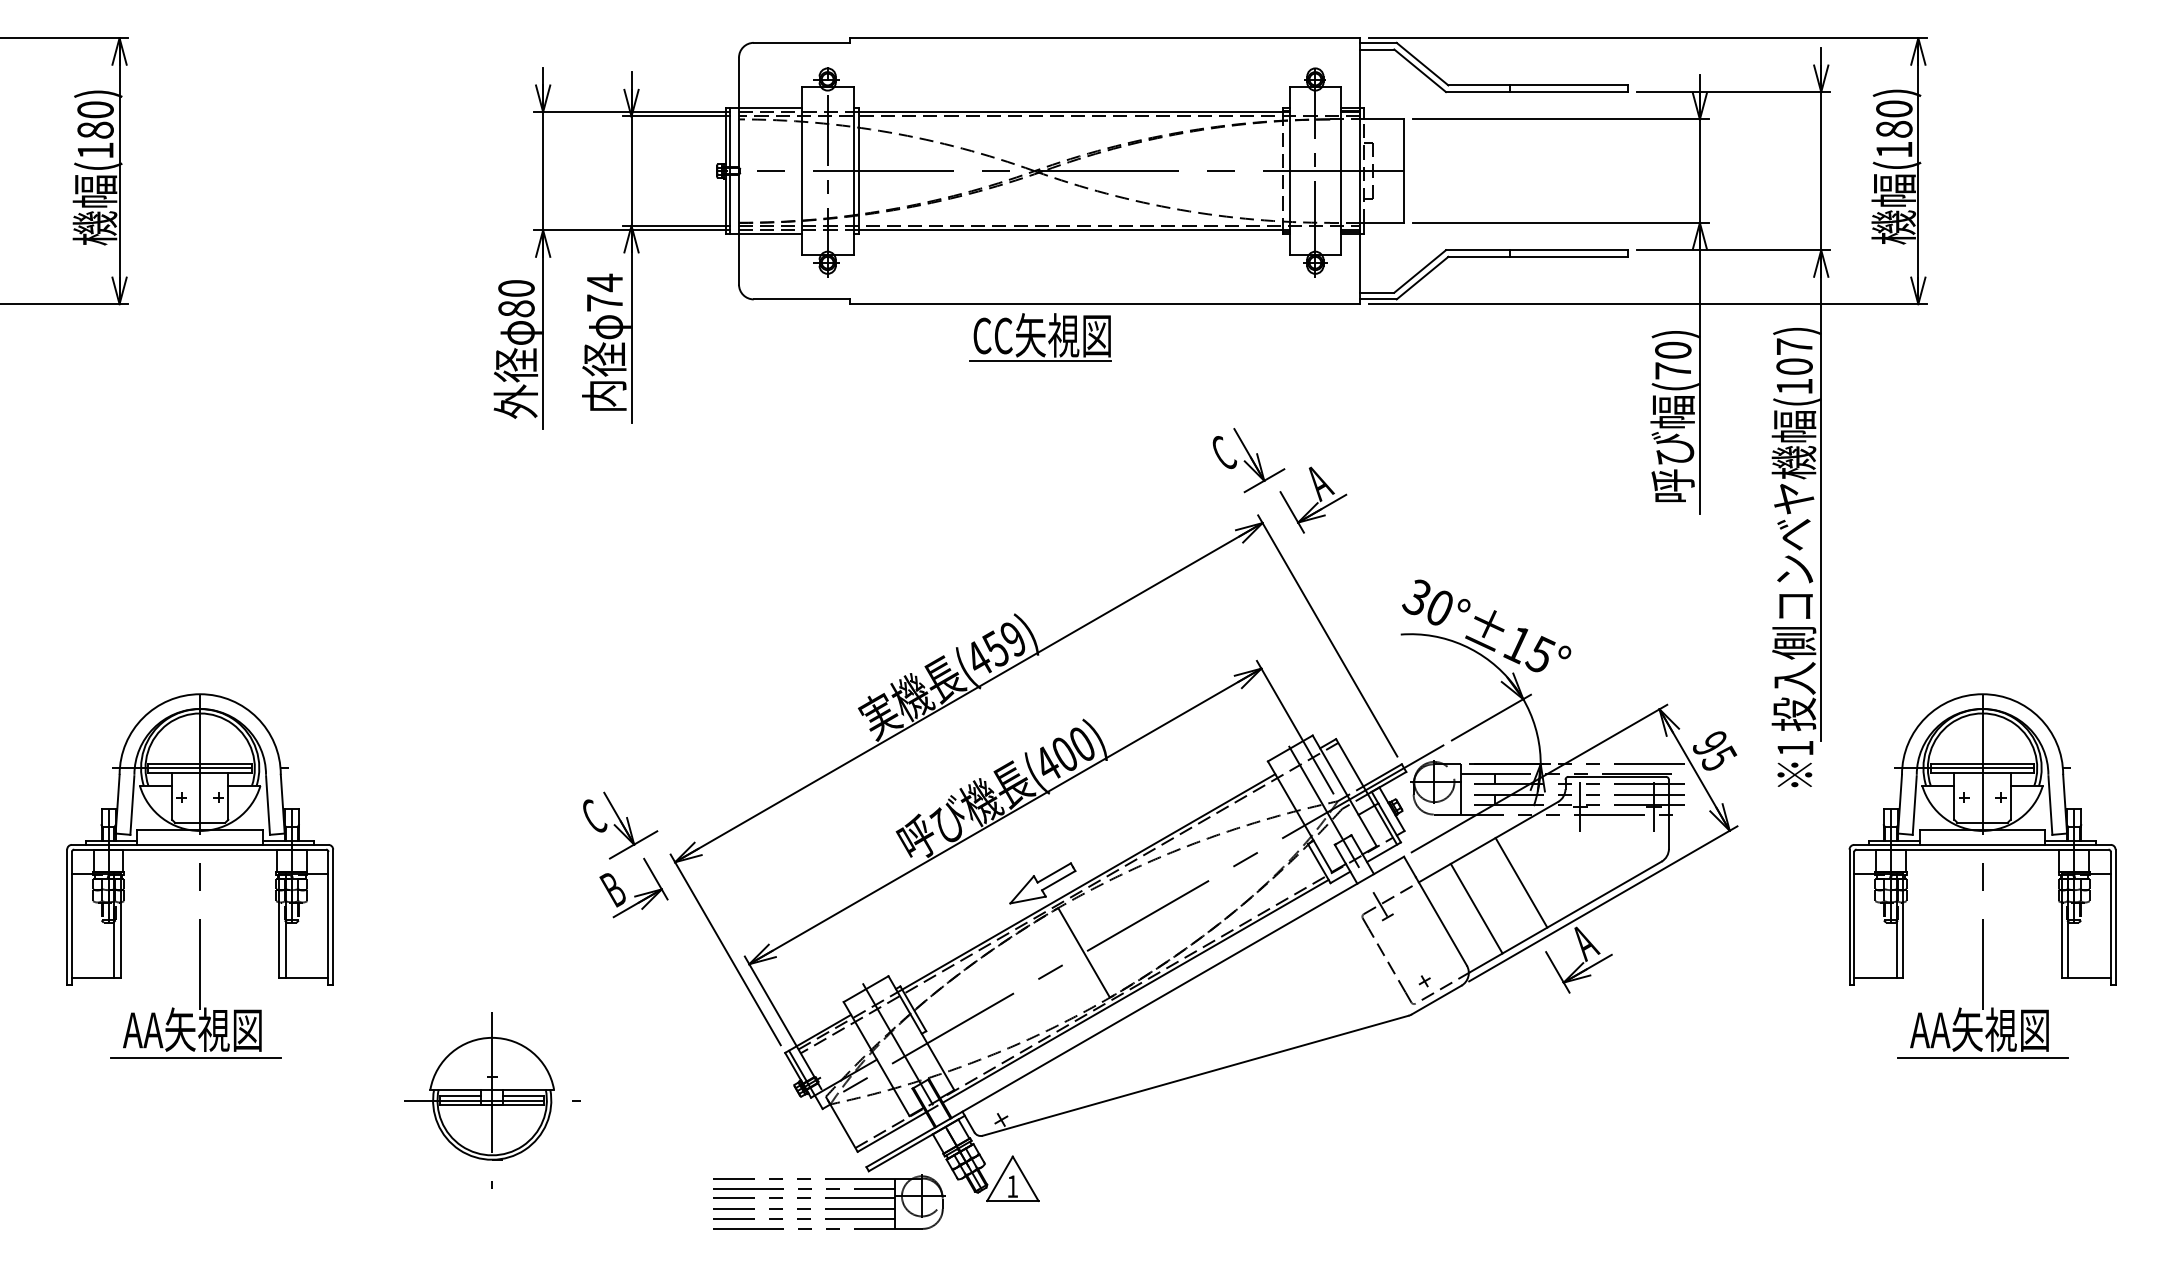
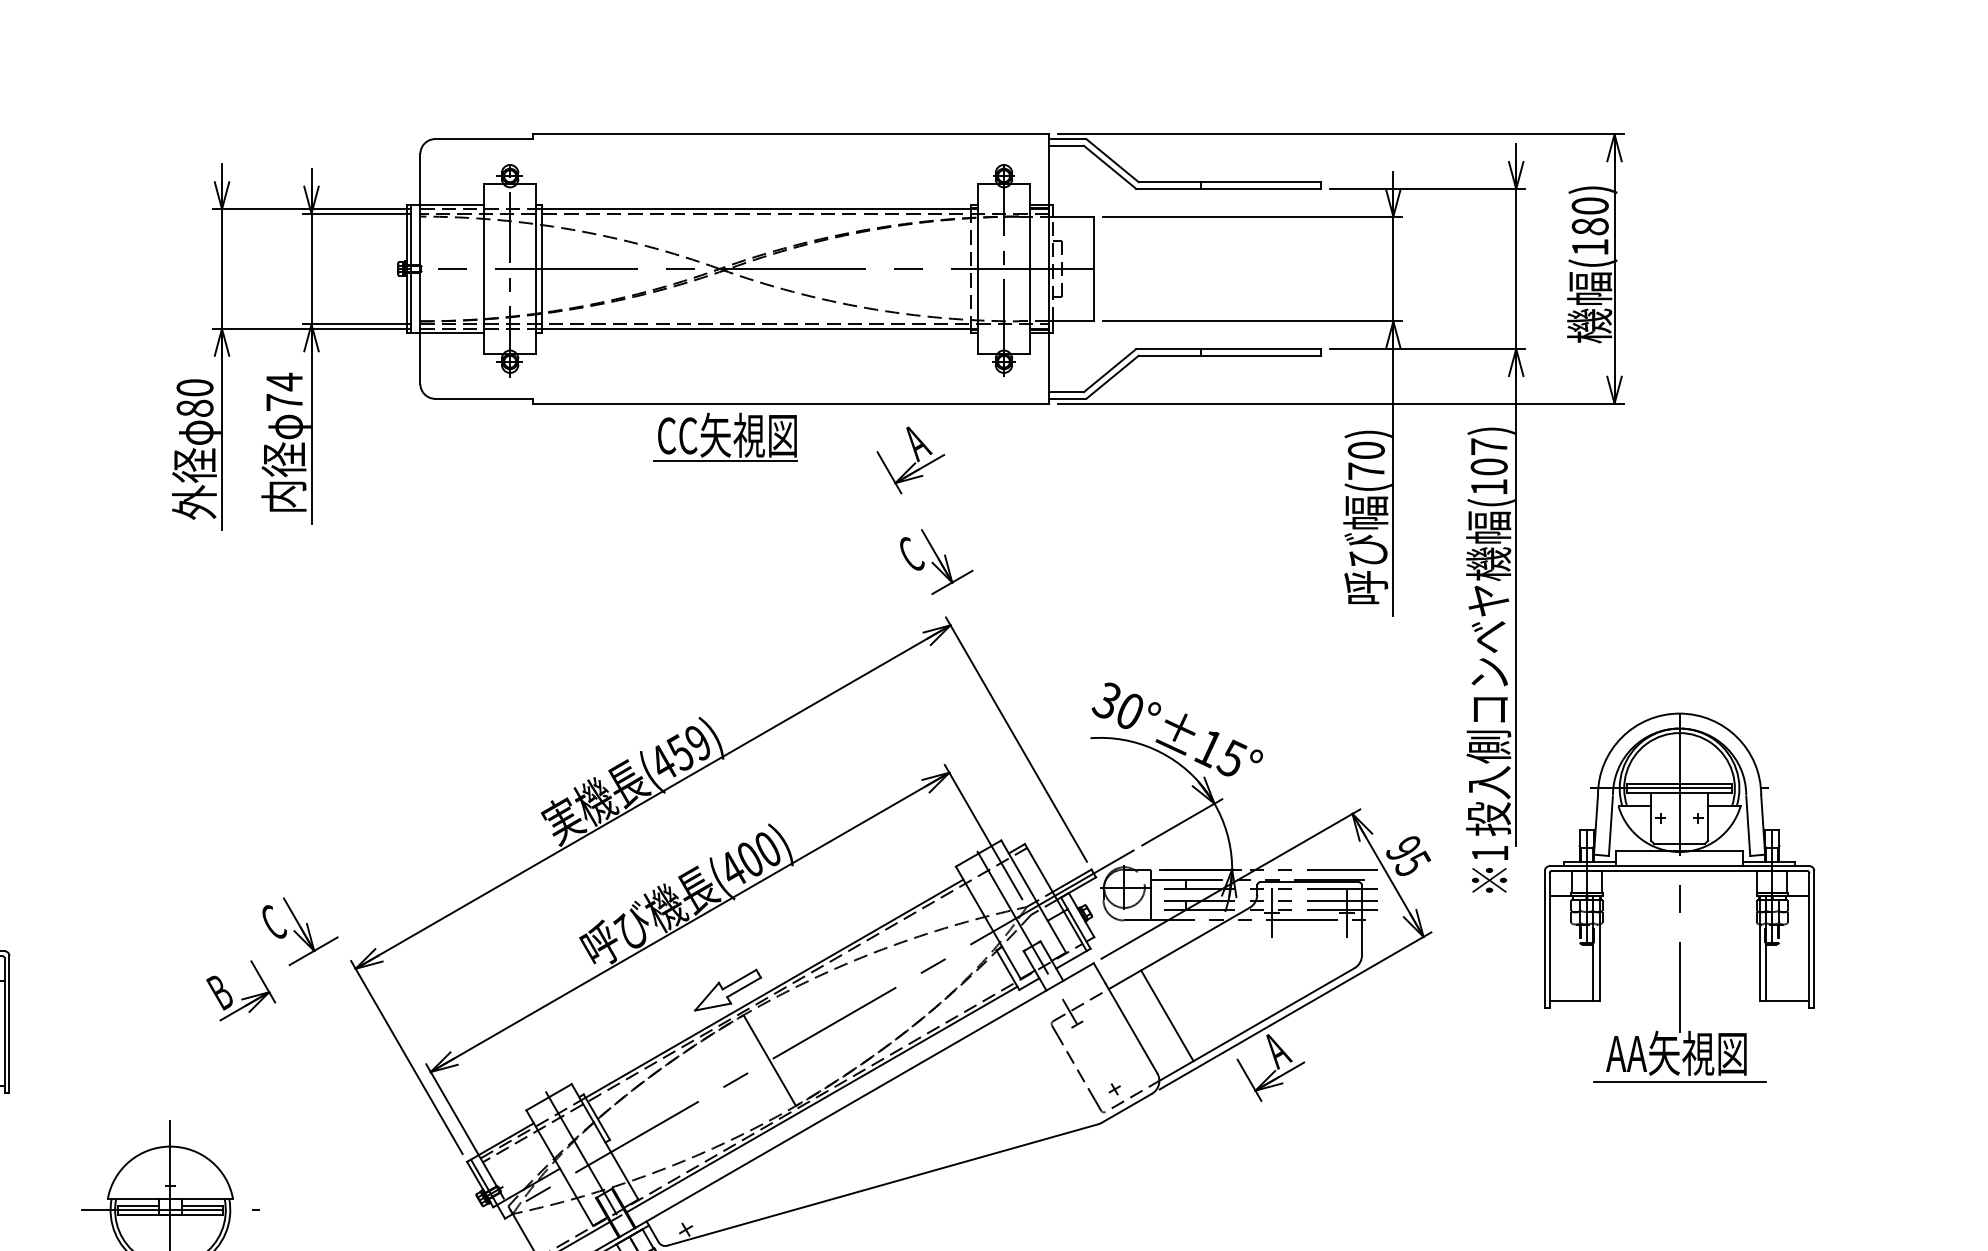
part: (1313, 499) -> (910, 459), moved
part: (1982, 875) -> (1679, 897), moved
line: (1521, 882) -> (1212, 989), removed
part: (634, 895) -> (241, 998), moved

